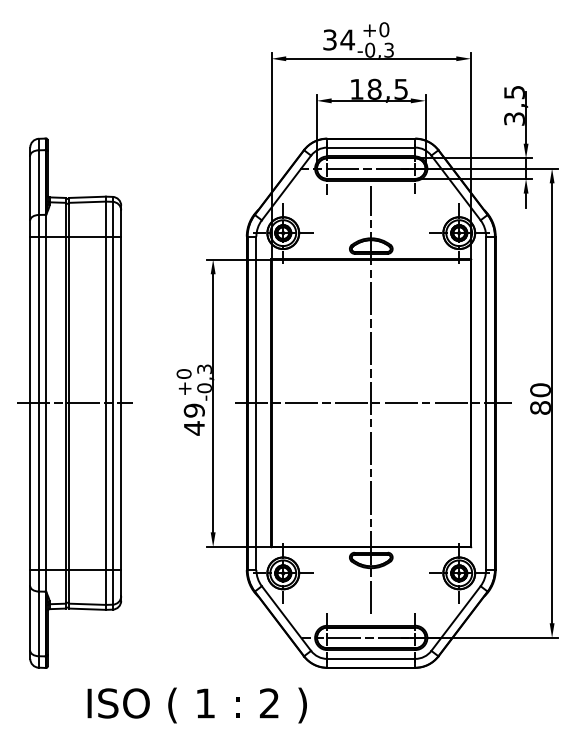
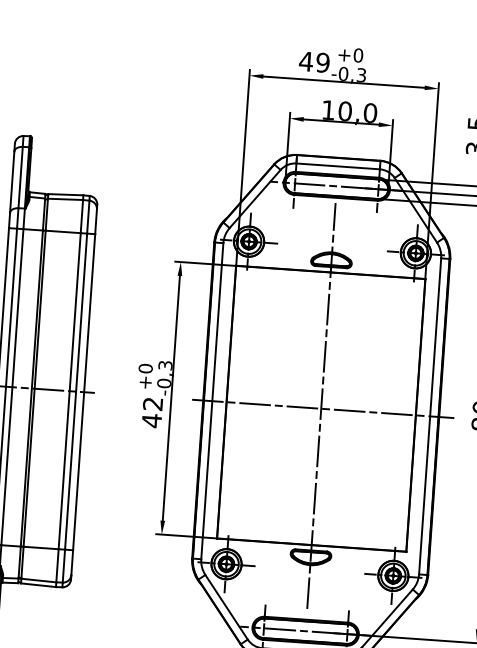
text: (338, 39) -> (314, 61), 34 -> 49
text: (387, 88) -> (357, 111), 18,5 -> 10,0
text: (194, 410) -> (153, 403), 49 -> 42

